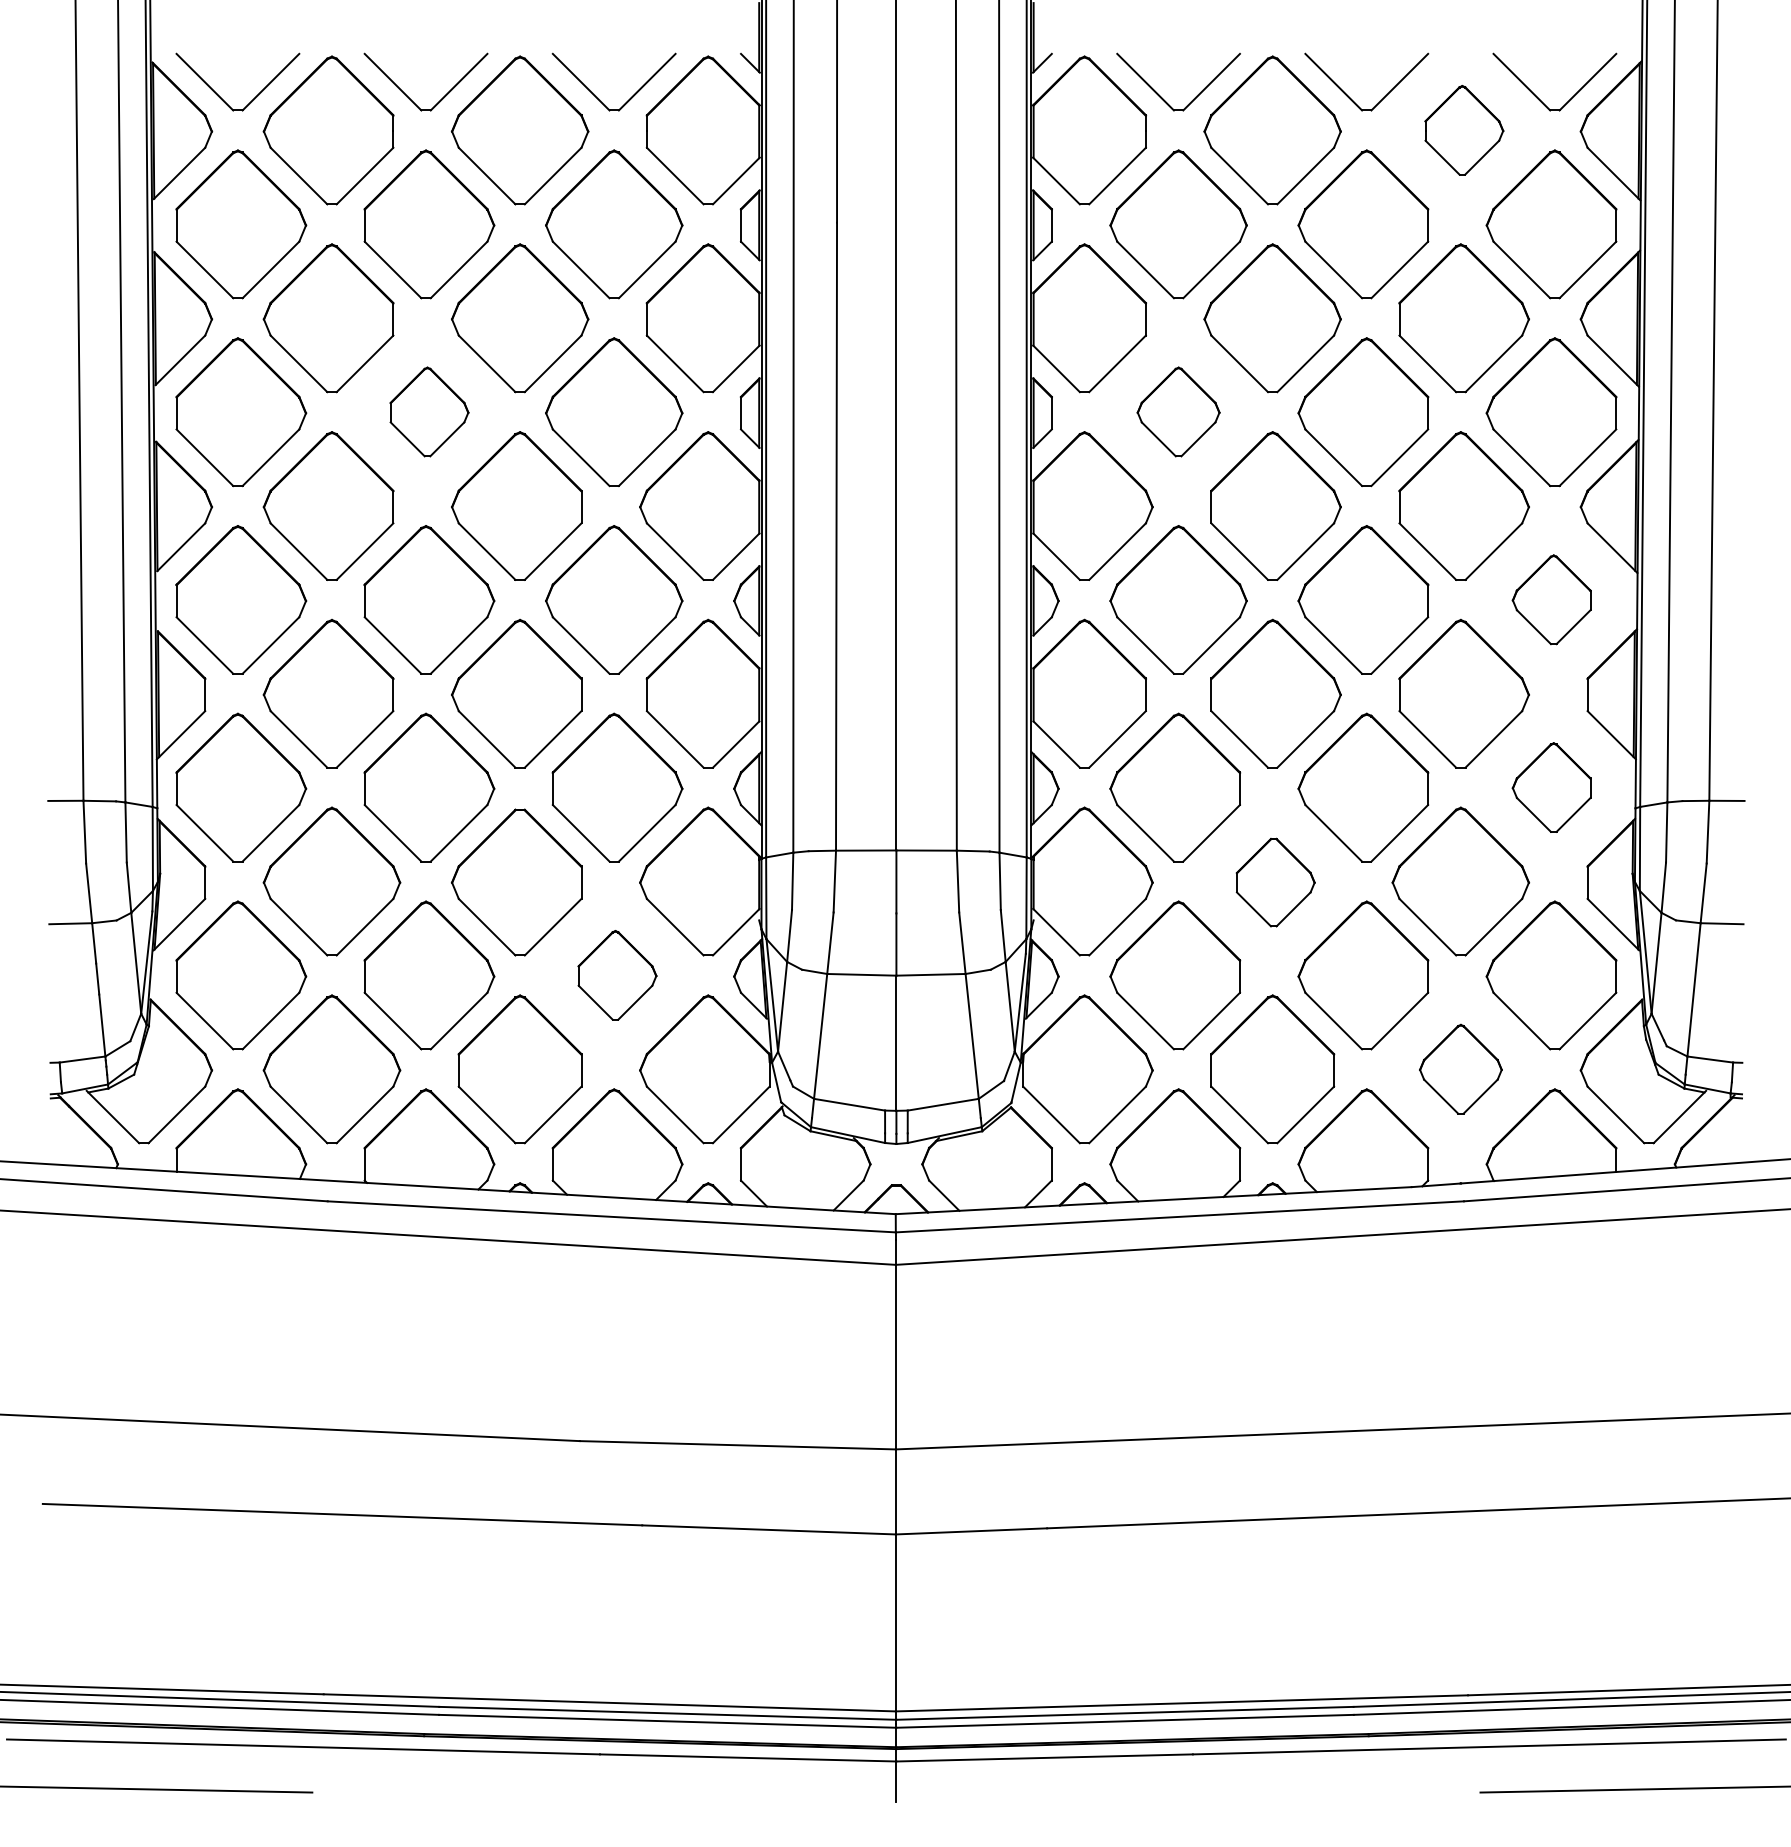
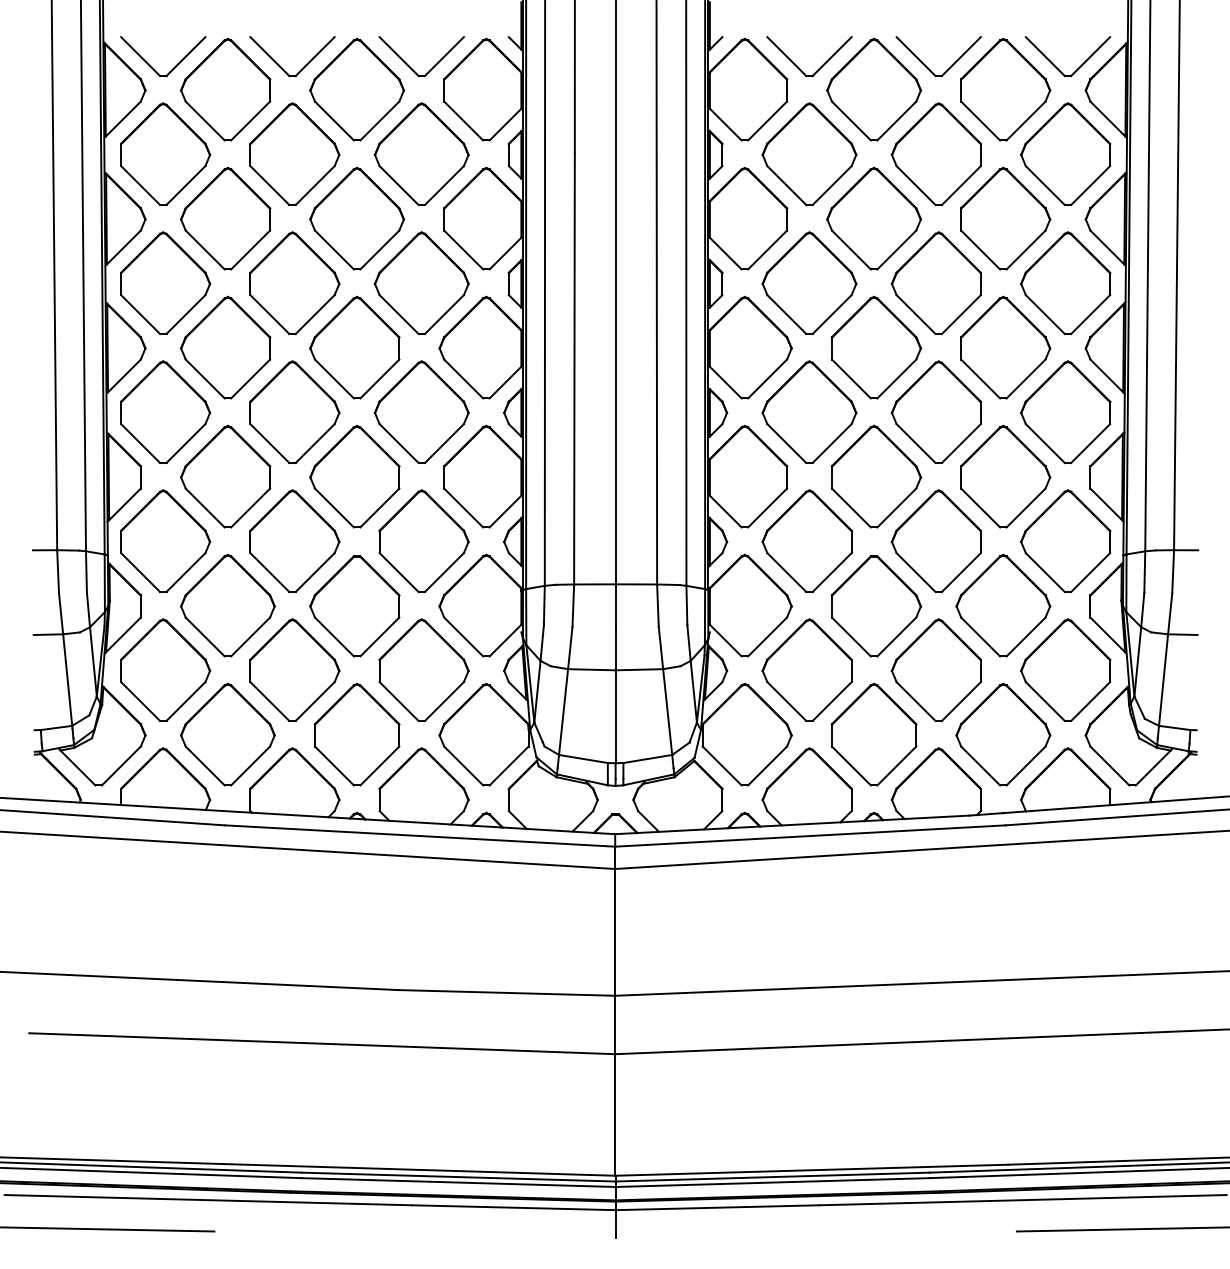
part: (1463, 130) -> (1005, 89), size x1.67
part: (428, 411) -> (294, 282), size x1.67
part: (1178, 411) -> (809, 282), size x1.67
part: (1551, 598) -> (1065, 411), size x1.67
part: (1551, 786) -> (1065, 540), size x1.67
part: (1274, 882) -> (875, 606), size x1.67
part: (616, 974) -> (423, 669), size x1.67
part: (1461, 1069) -> (1003, 734), size x1.67

